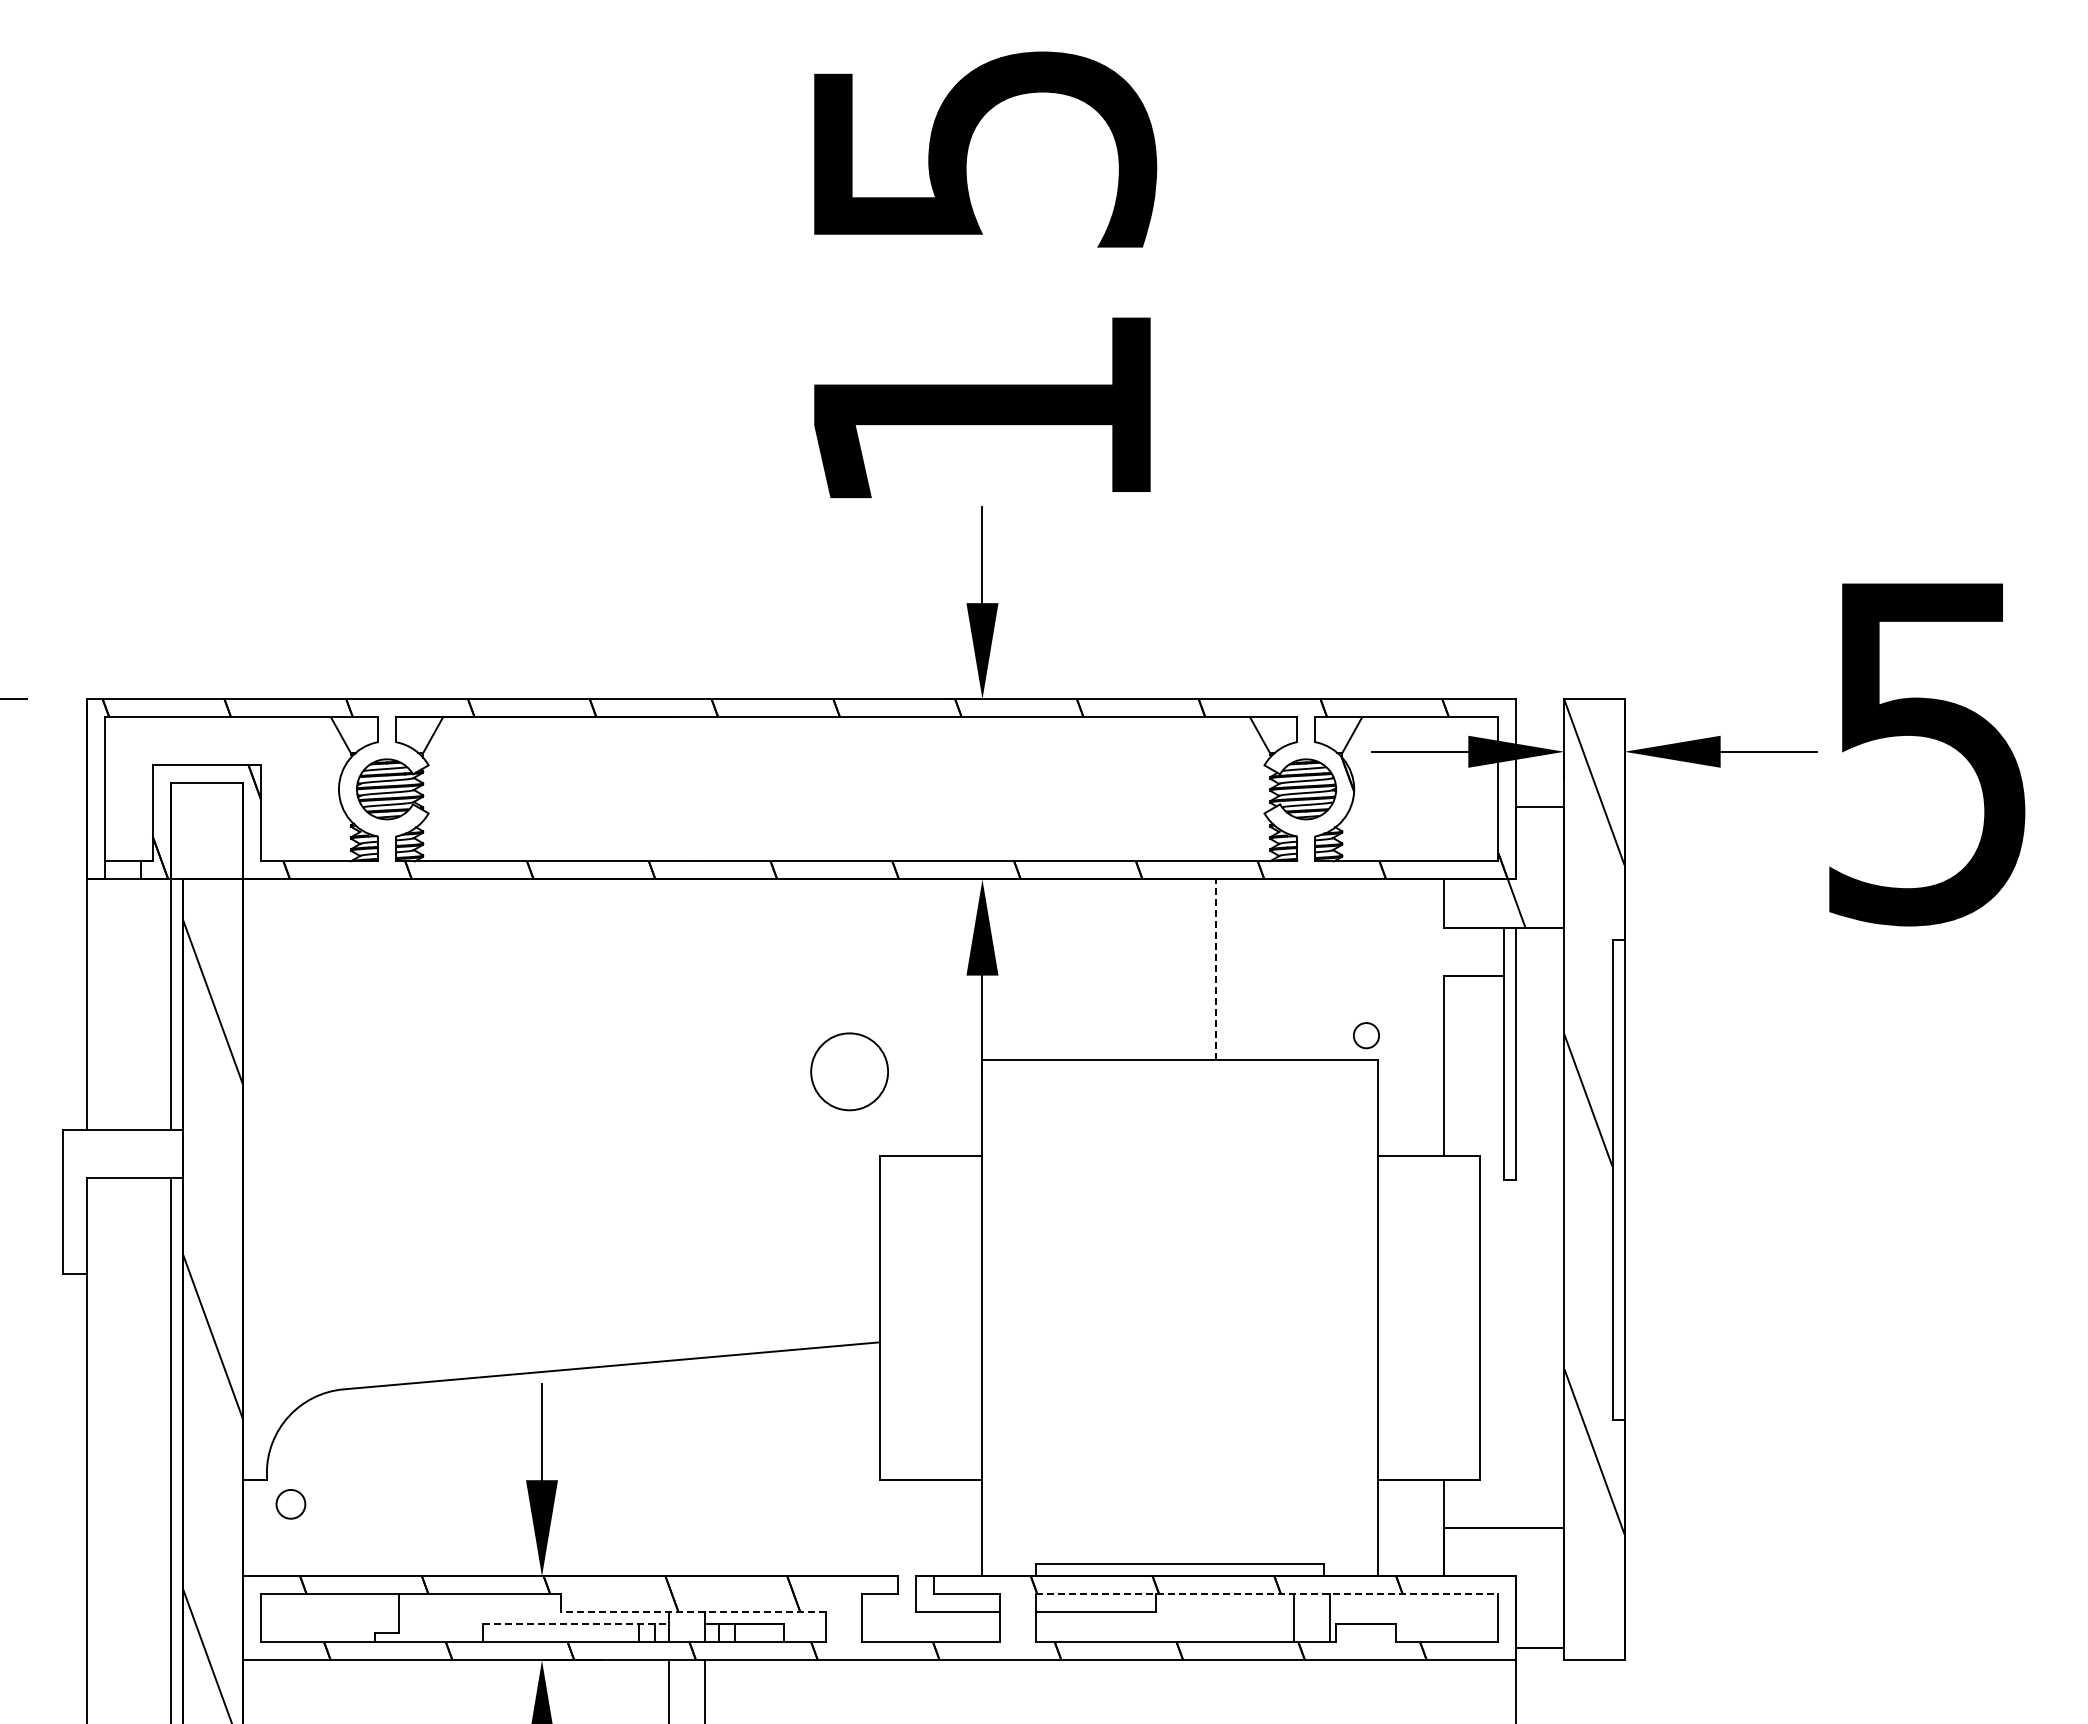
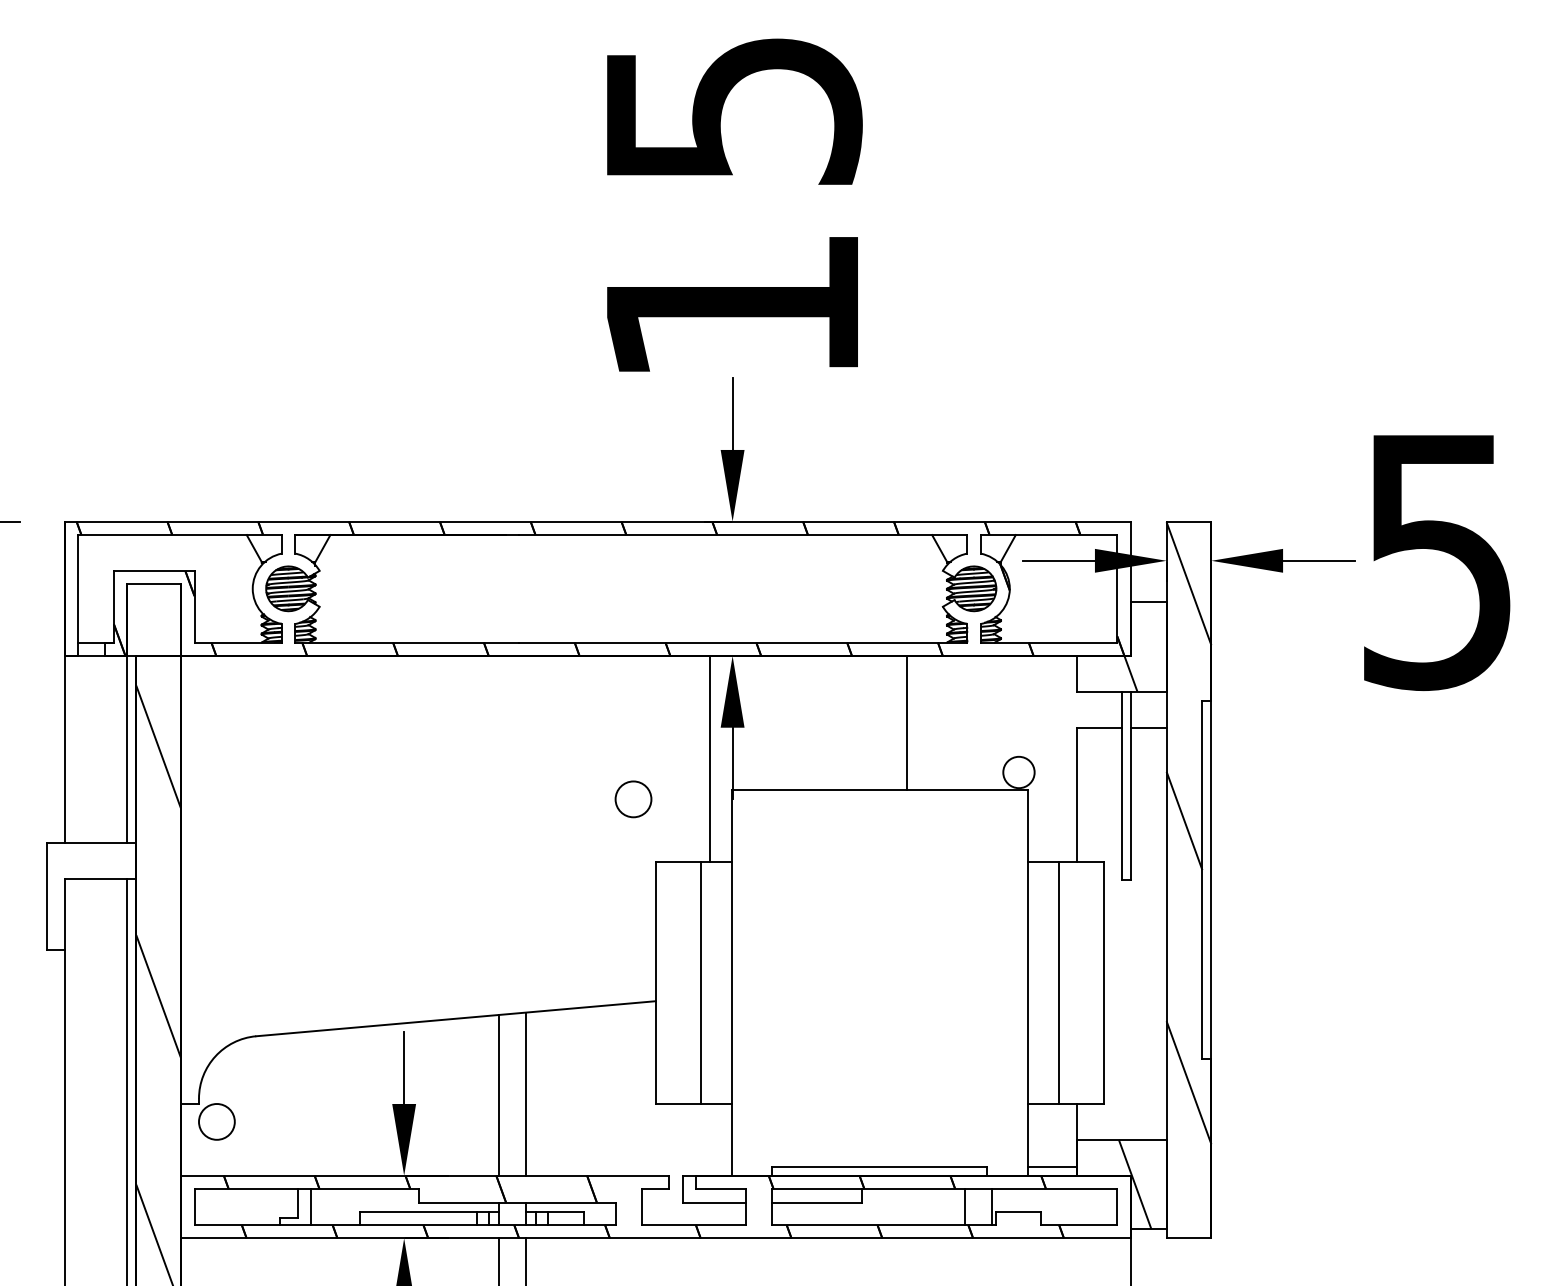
line: (1216, 969) -> (907, 723), dashed -> solid
line: (1540, 975) -> (1148, 727), added
line: (951, 1017) -> (709, 758), added
circle: (1366, 1035) -> (1018, 772), size x1.67
circle: (849, 1071) -> (633, 799), size x0.62
line: (939, 1317) -> (700, 982), added
line: (1420, 1317) -> (1059, 982), added
line: (705, 1466) -> (526, 1093), added
line: (669, 1468) -> (499, 1095), added
circle: (290, 1504) -> (216, 1122), size x1.67
line: (1411, 1564) -> (1052, 1166), added
hatch: (1522, 1588) -> (1135, 1184), added
line: (1267, 1594) -> (945, 1189), dashed -> solid
line: (692, 1612) -> (516, 1202), dashed -> solid
line: (417, 1618) -> (311, 1207), added
line: (576, 1624) -> (429, 1211), dashed -> solid

